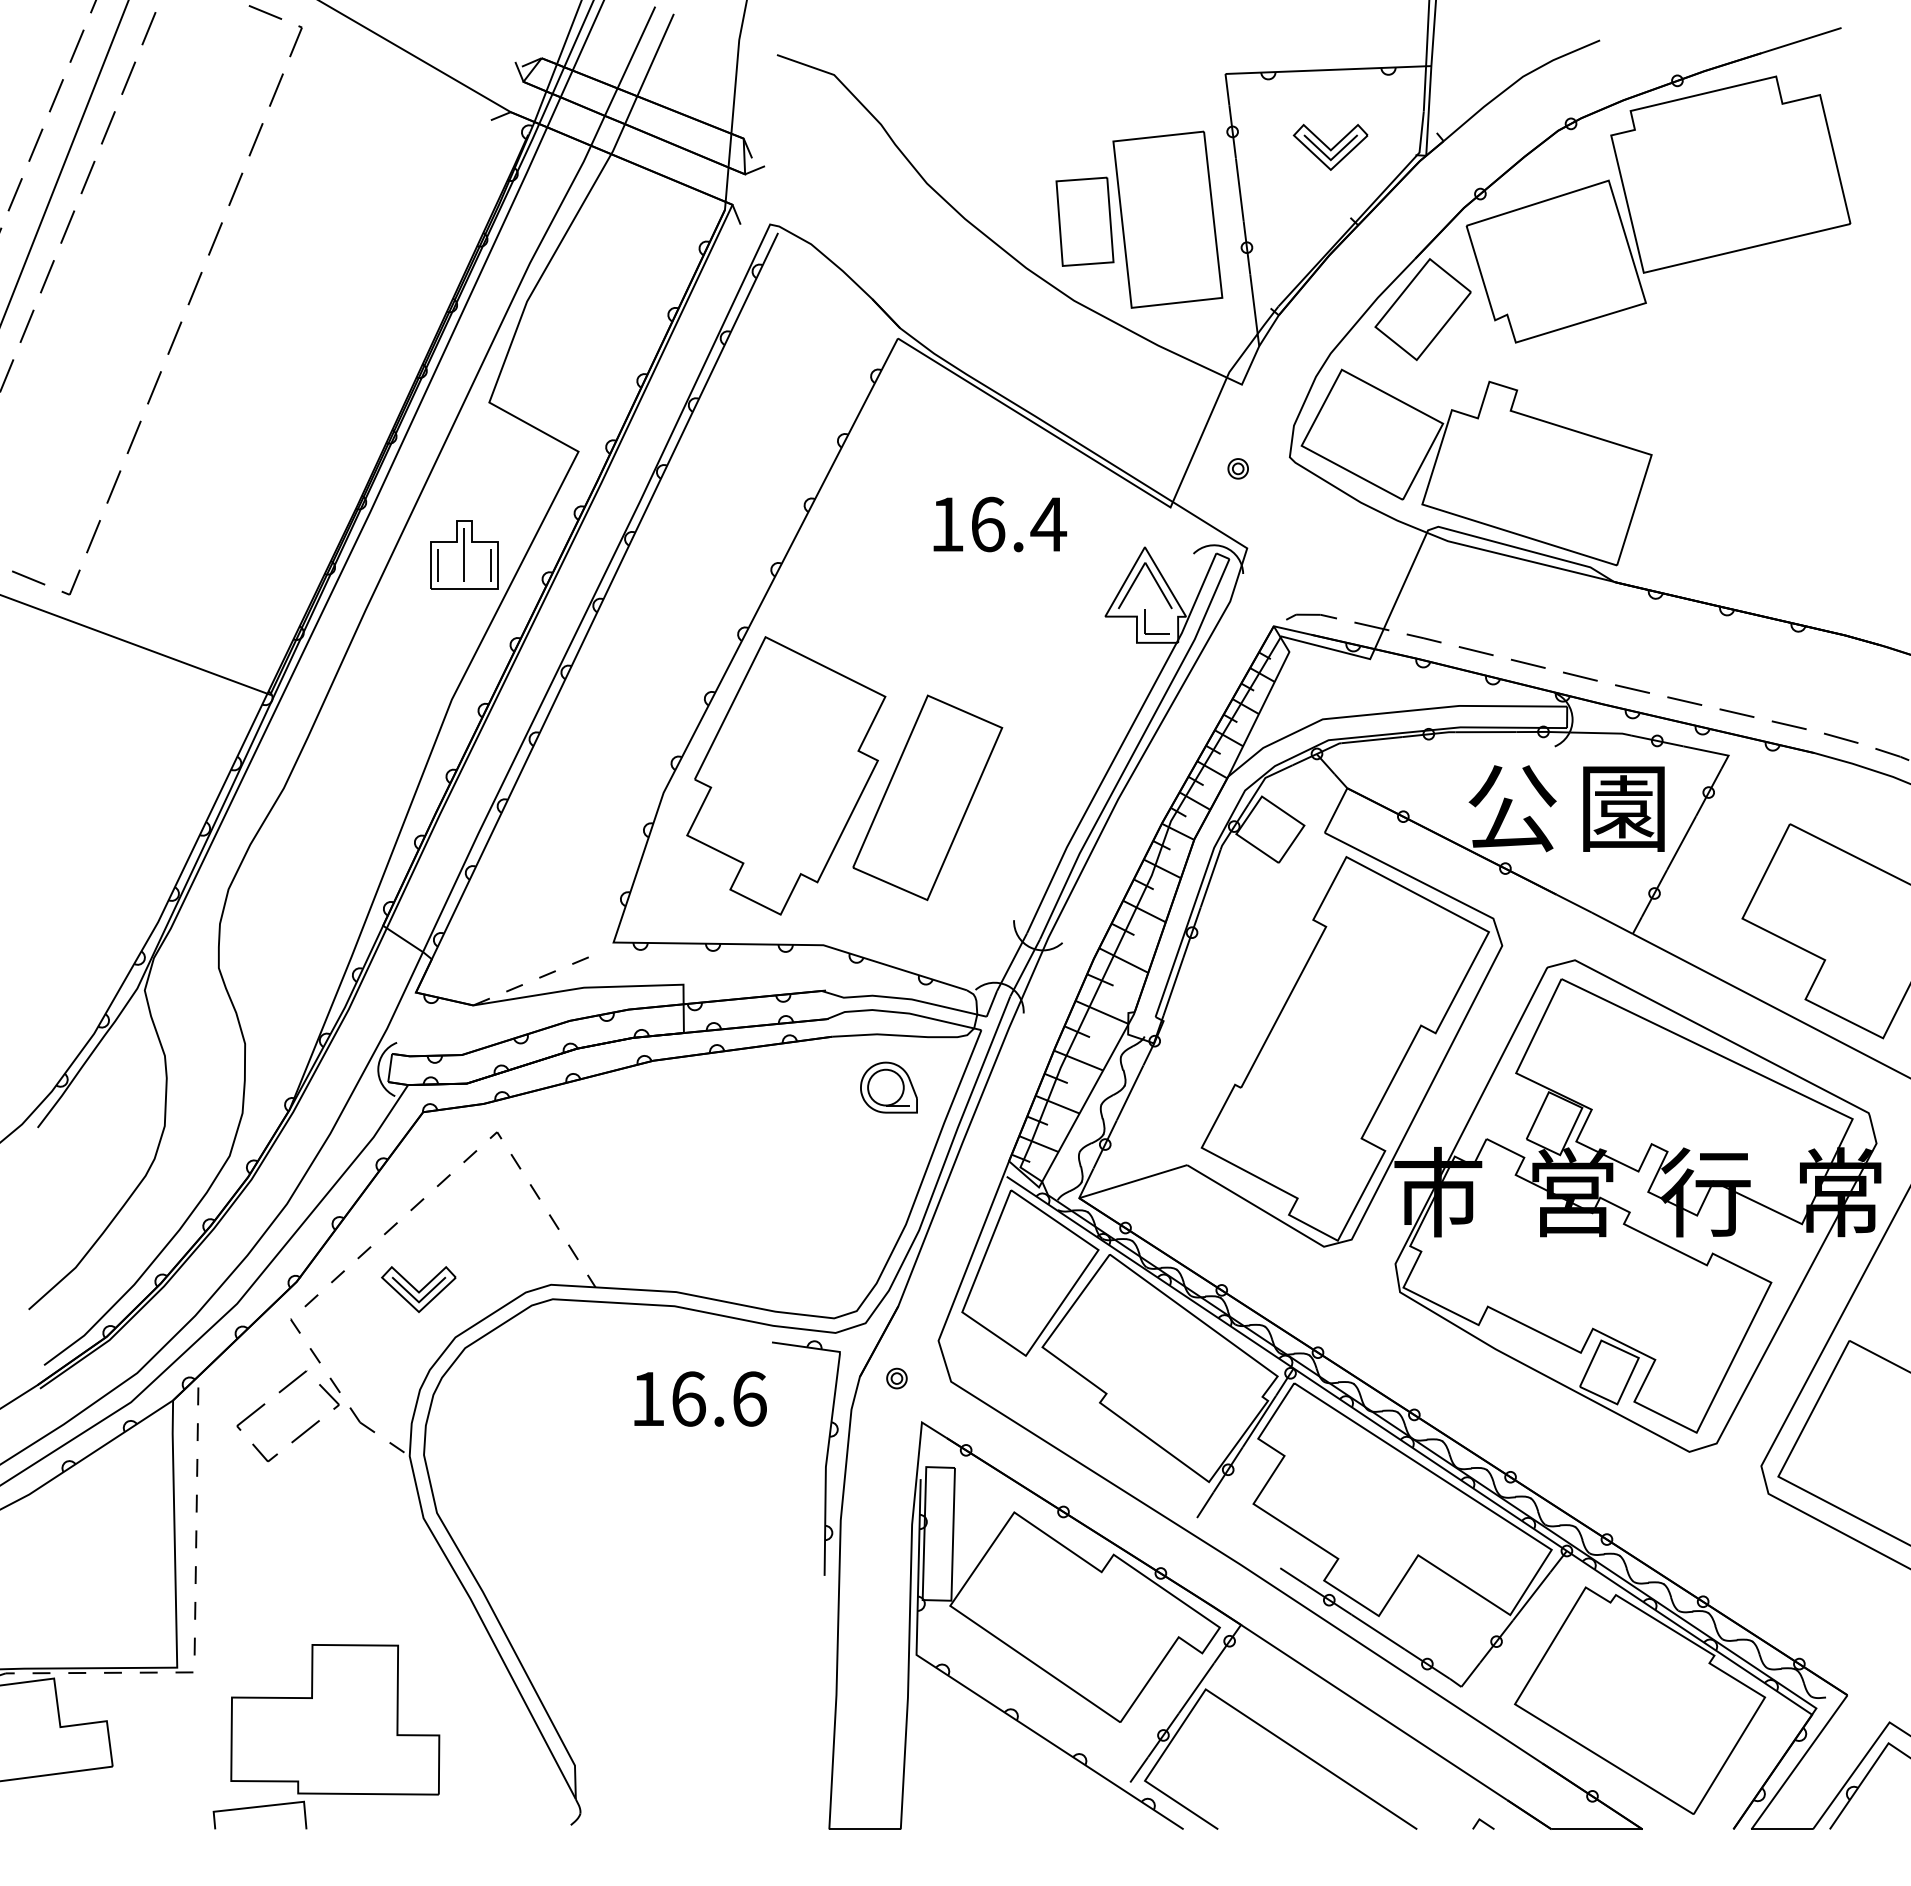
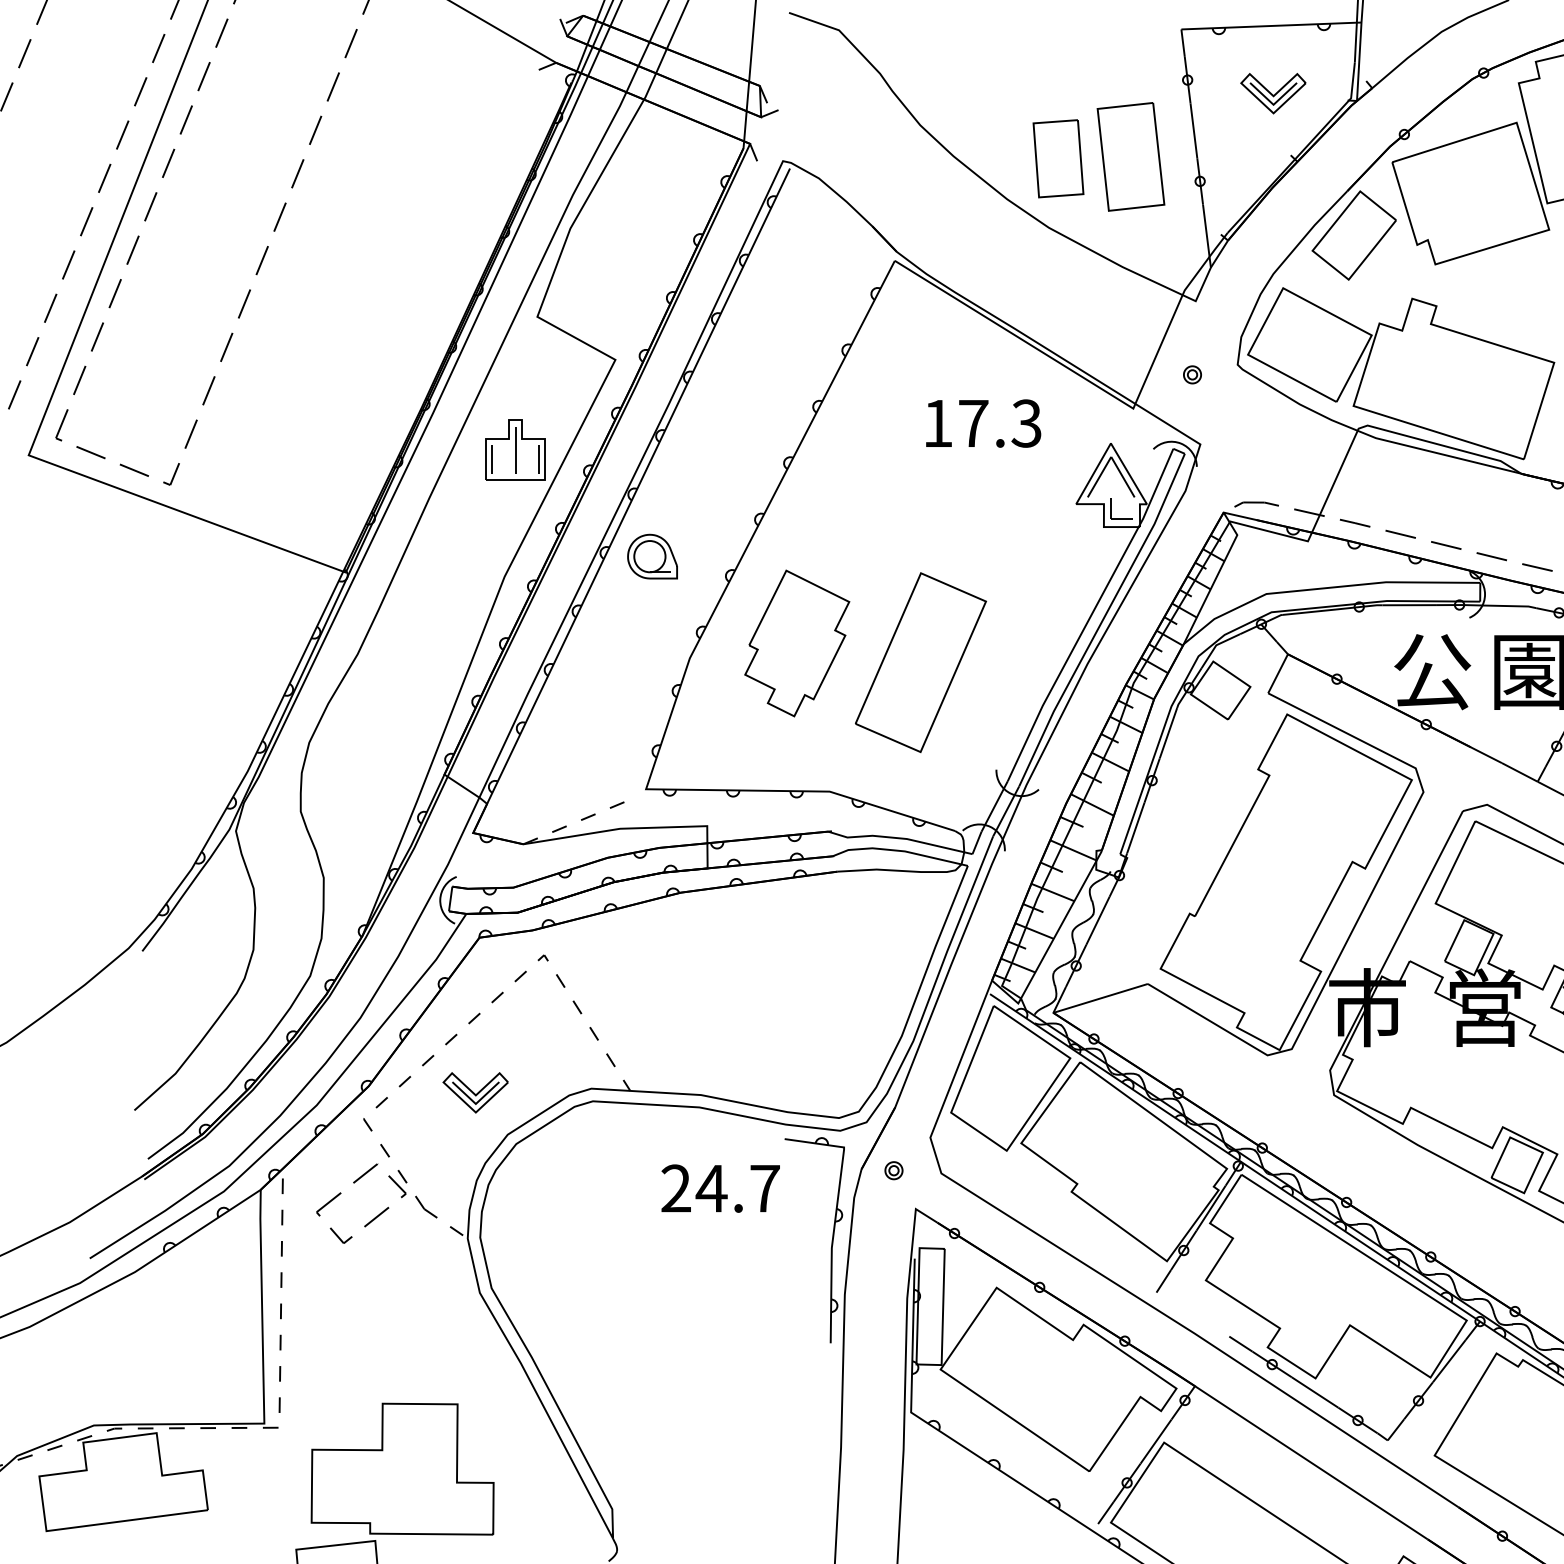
part: (1167, 219) -> (1130, 156), size x0.7
text: (1019, 524) -> (1001, 423), 16.4 -> 17.3
part: (786, 775) -> (797, 643), size x0.6
part: (888, 1087) -> (652, 556), moved
text: (698, 1398) -> (720, 1188), 16.6 -> 24.7

